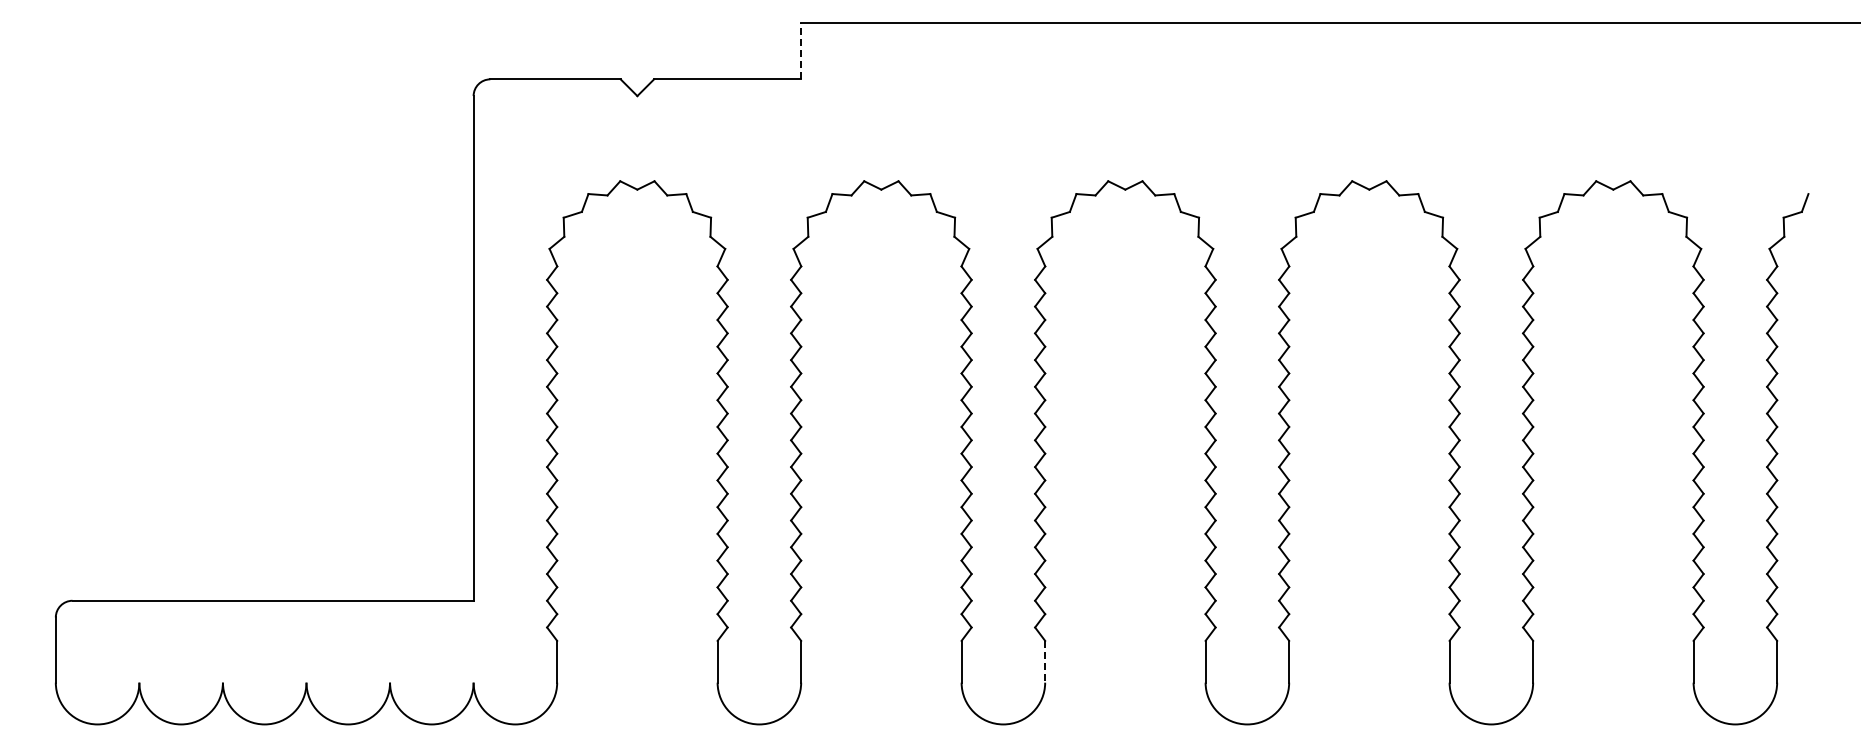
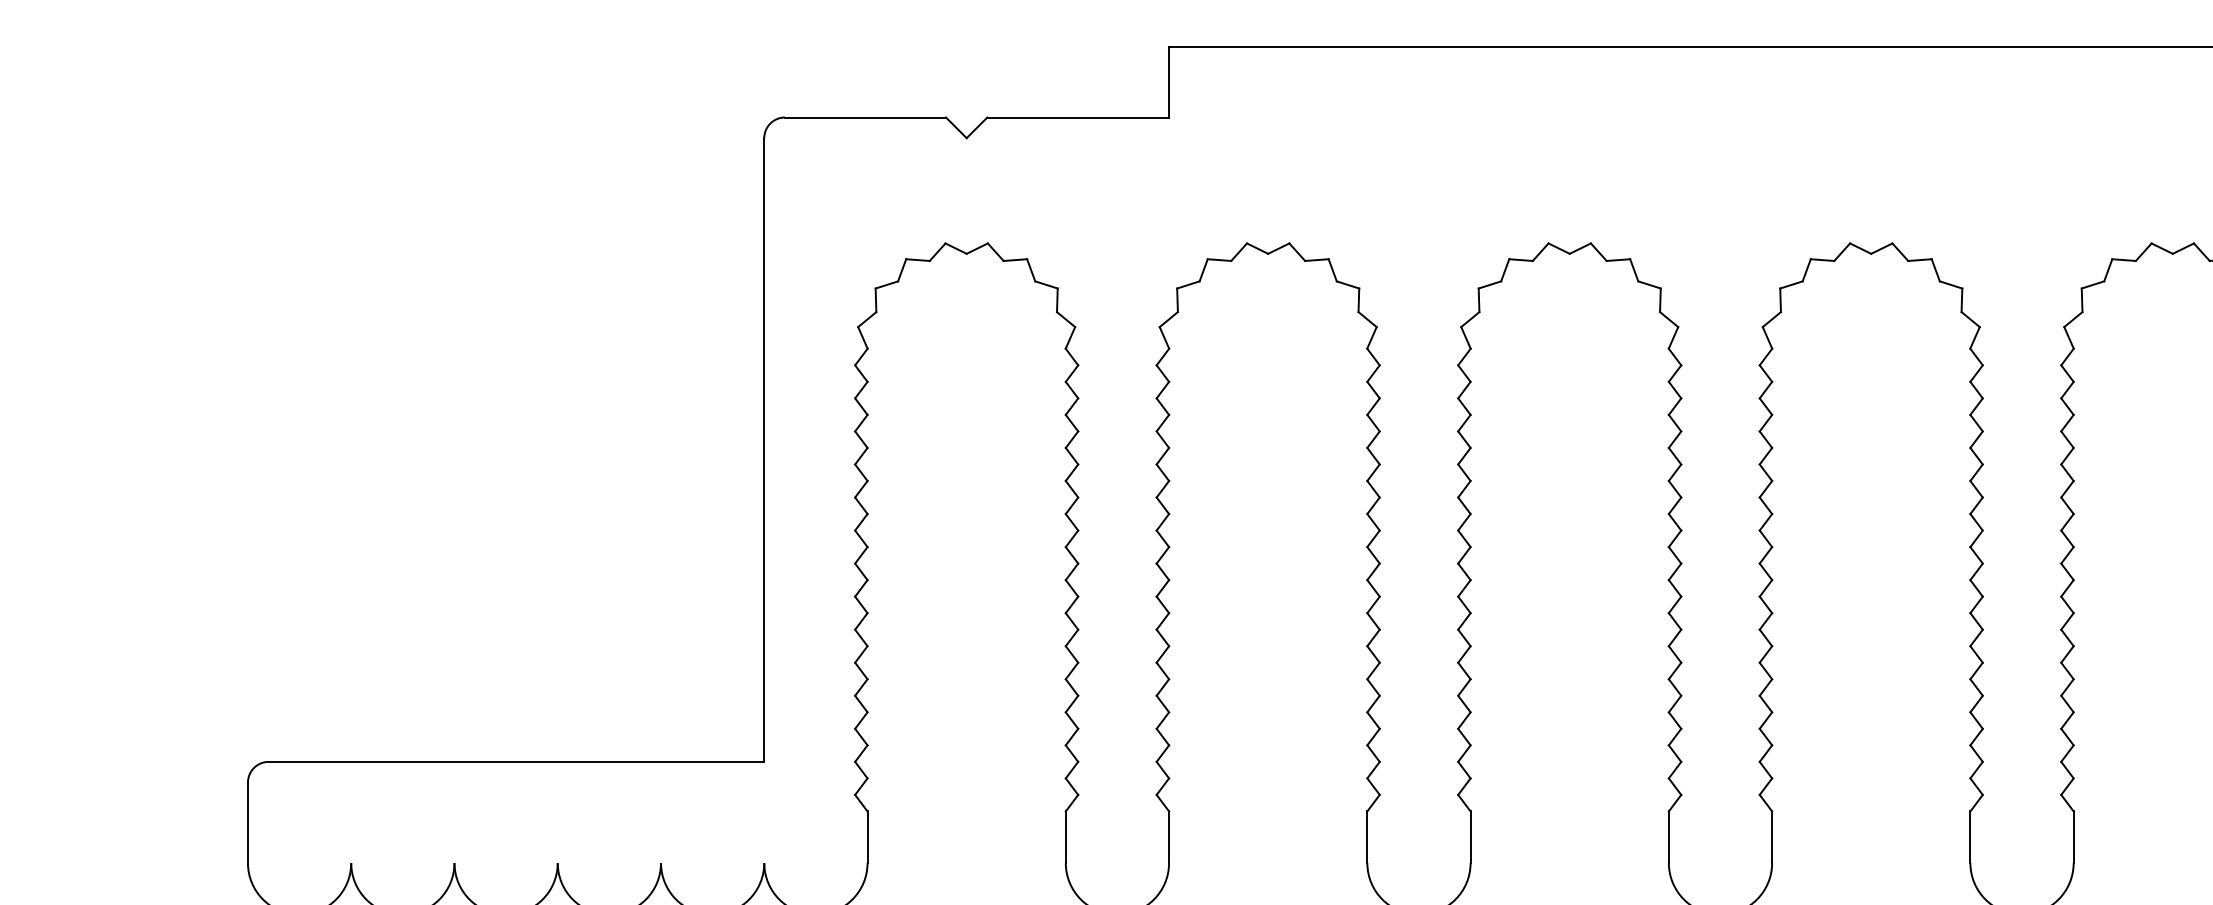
line: (801, 50) -> (1169, 81), dashed -> solid
line: (1045, 661) -> (1471, 836), dashed -> solid

